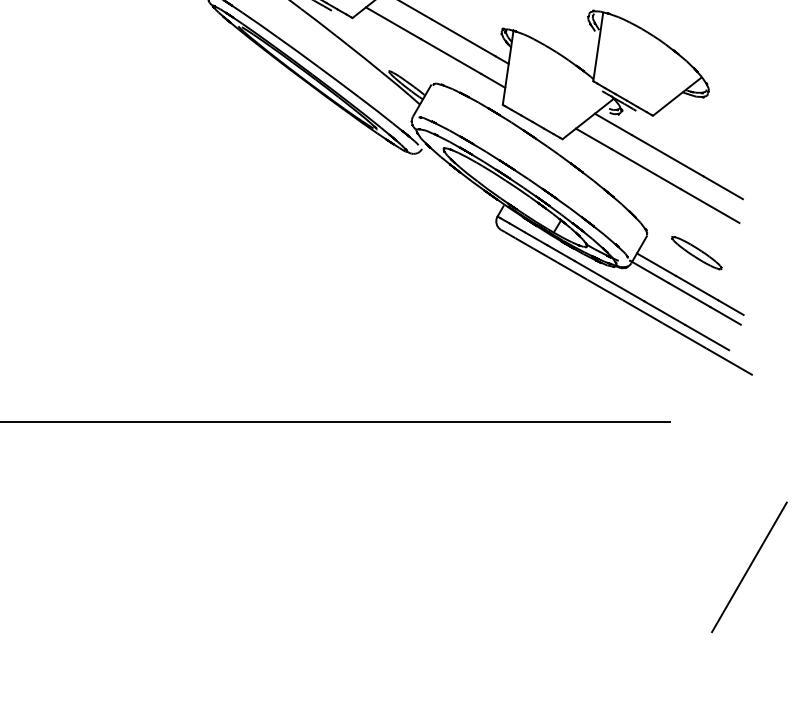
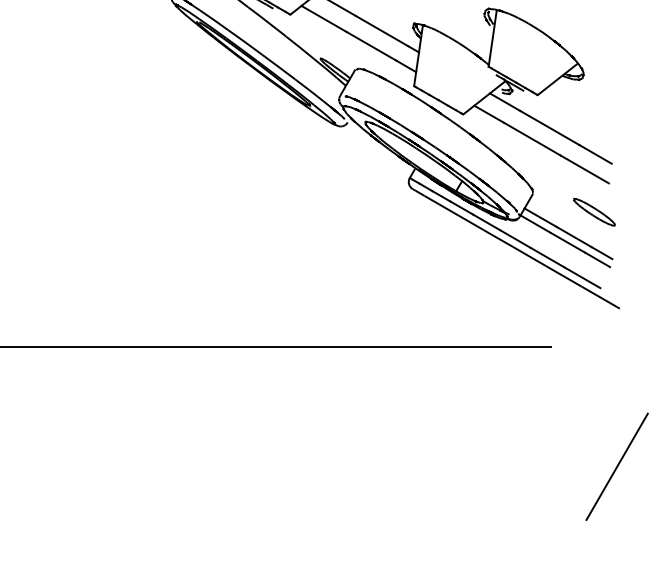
part: (696, 253) -> (594, 212), moved

